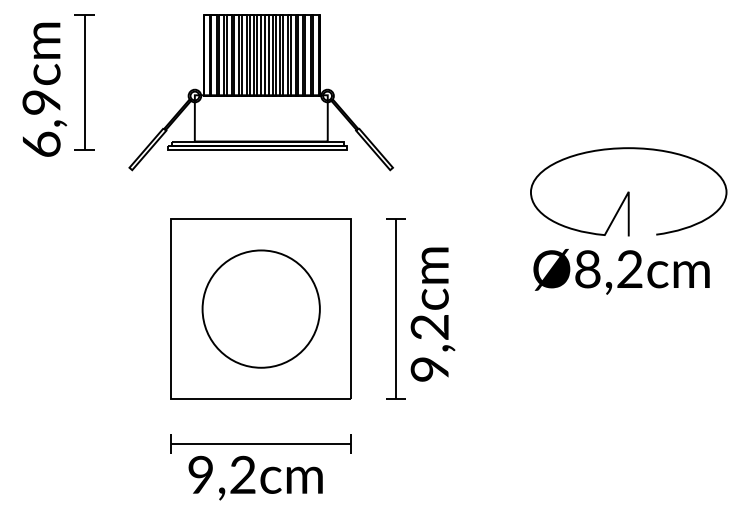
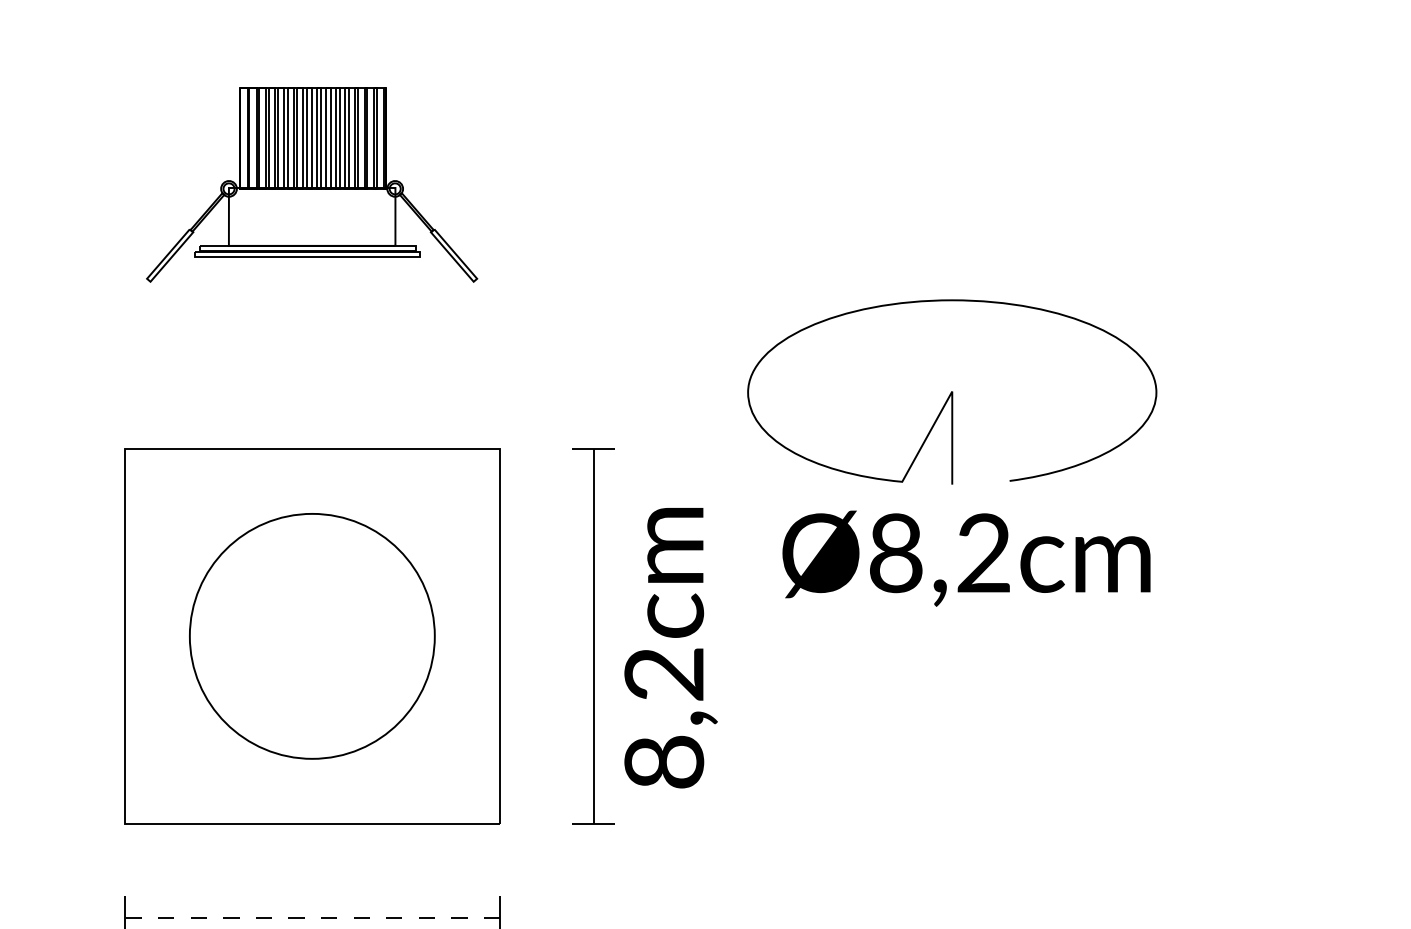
part: (260, 92) -> (310, 184), size x0.6
curve: (628, 191) -> (951, 390), moved
text: (621, 271) -> (966, 557), moved
text: (430, 368) -> (665, 760), 9,2cm -> 8,2cm
line: (261, 443) -> (312, 916), solid -> dashed

